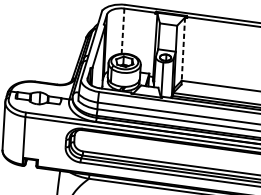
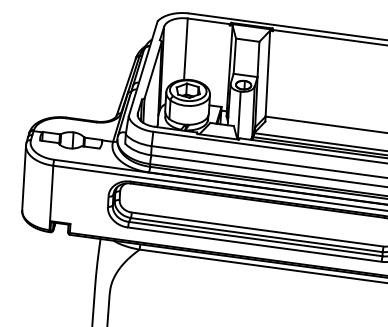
line: (122, 31) -> (185, 49), dashed -> solid
line: (183, 49) -> (267, 74), dashed -> solid

